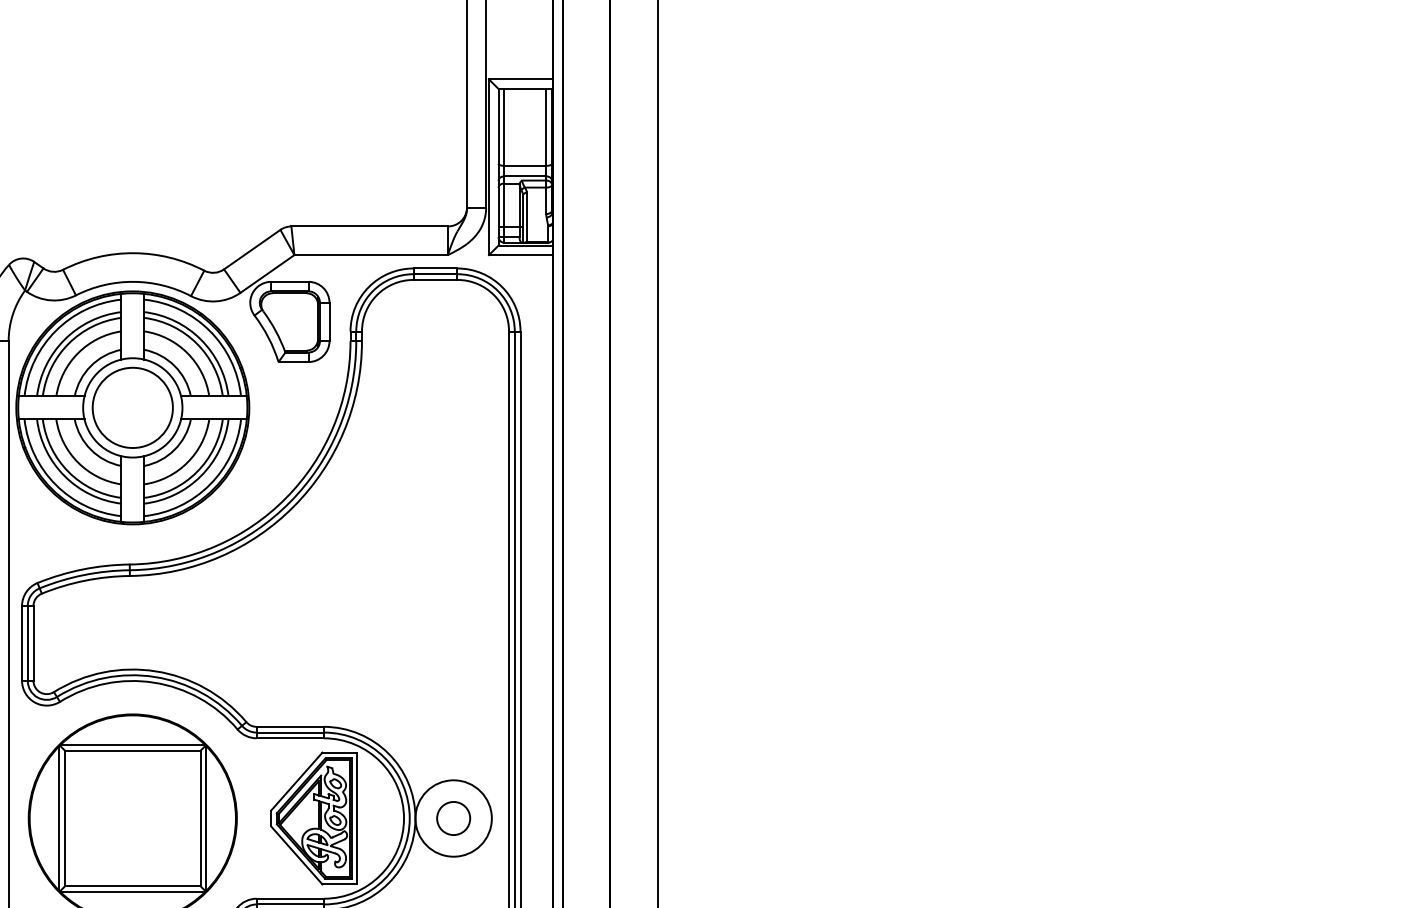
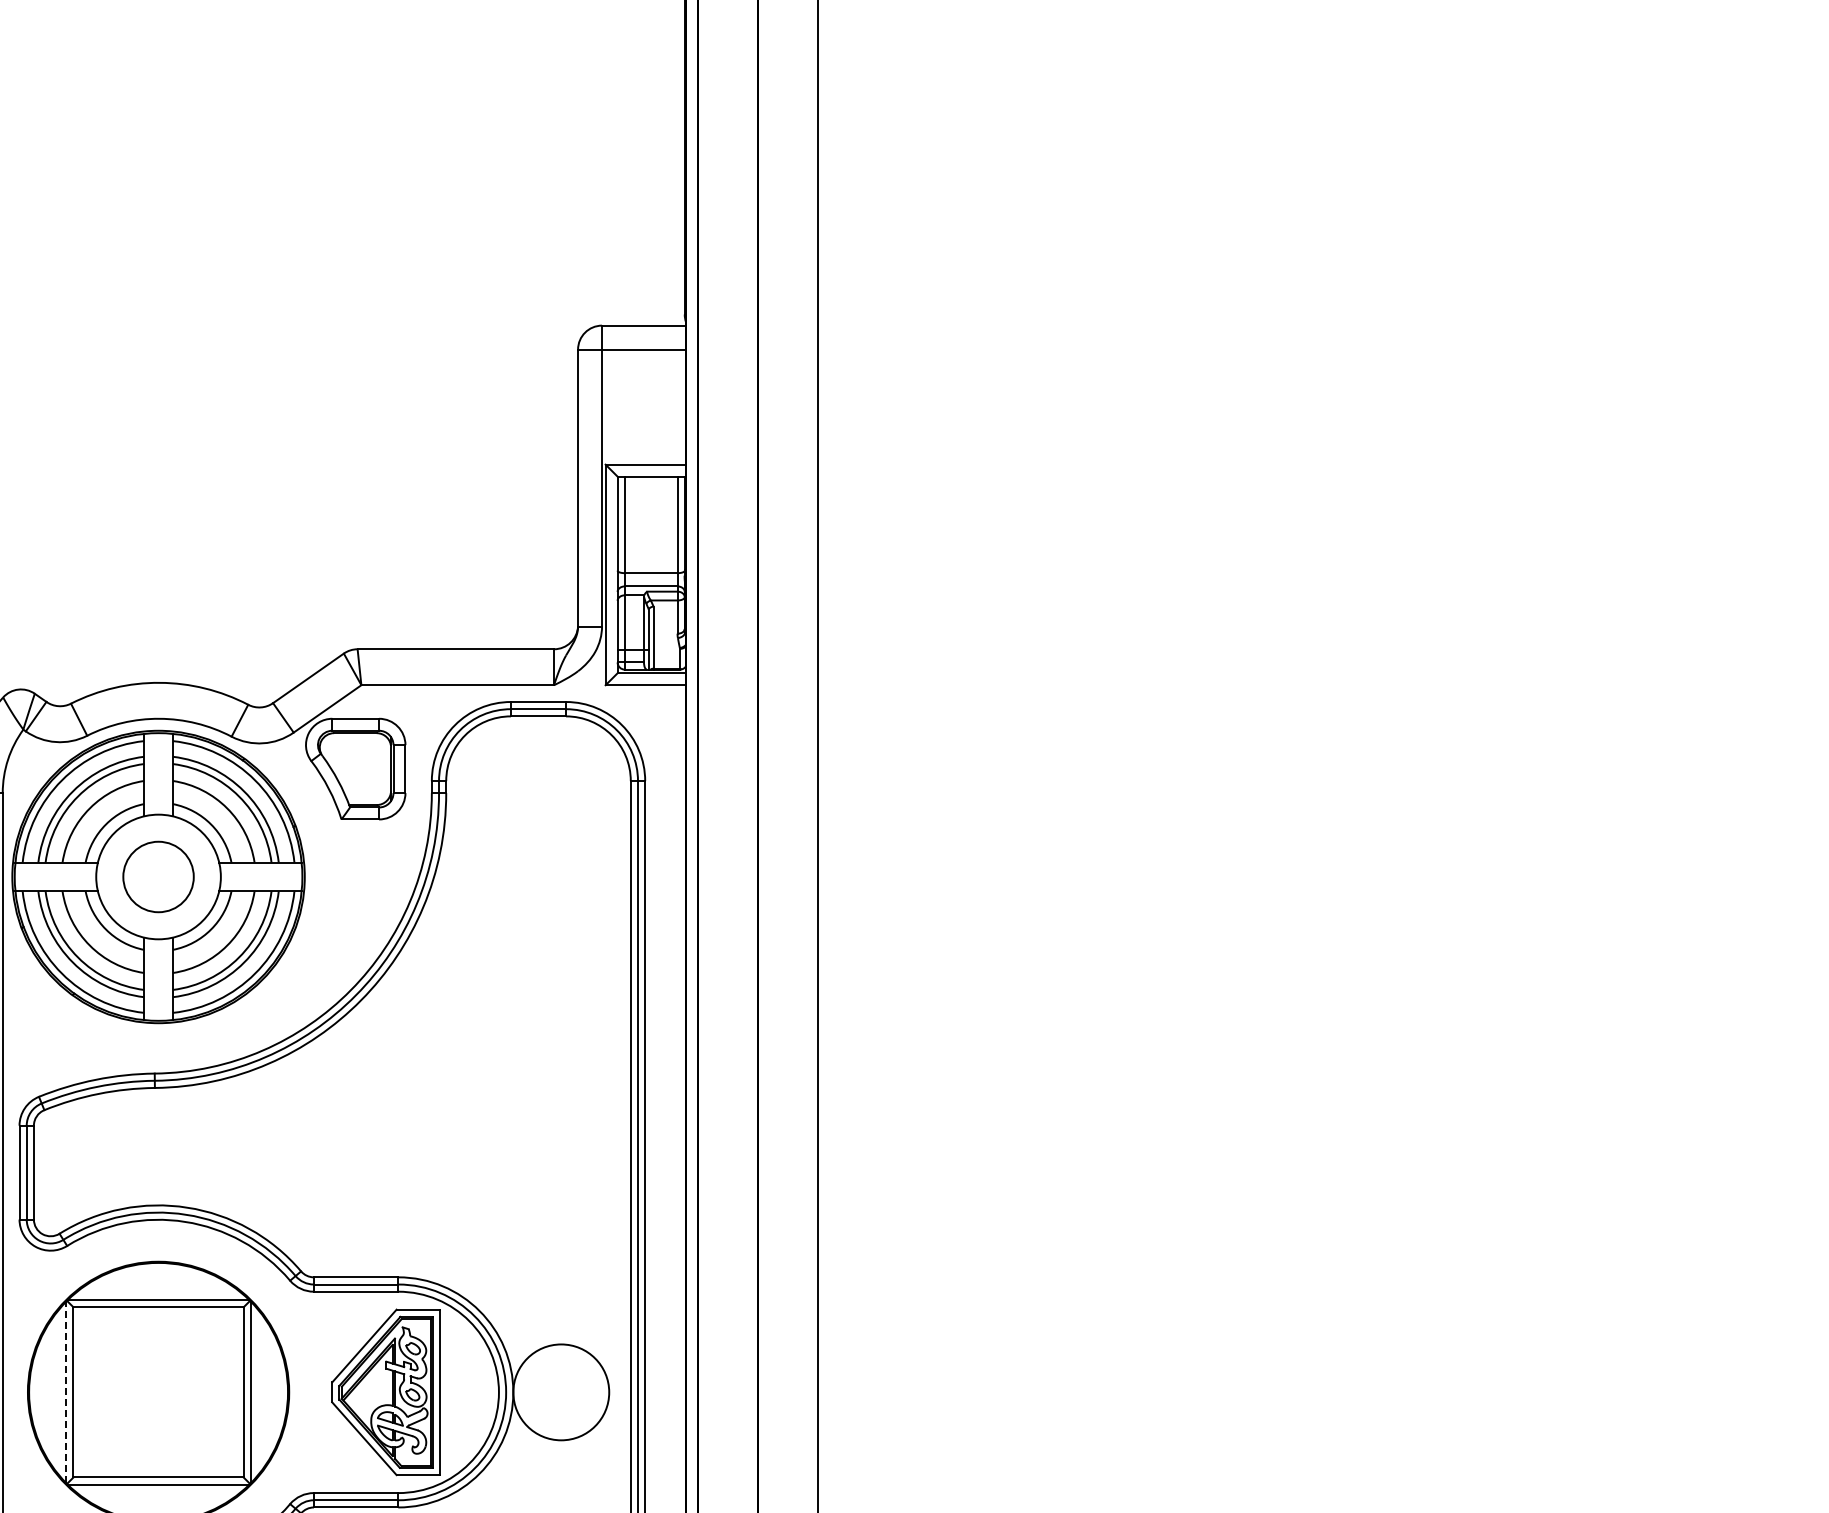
circle: (132, 407) -> (158, 876), size x0.7
circle: (453, 817) -> (560, 1391), removed
line: (59, 818) -> (66, 1392), solid -> dashed

